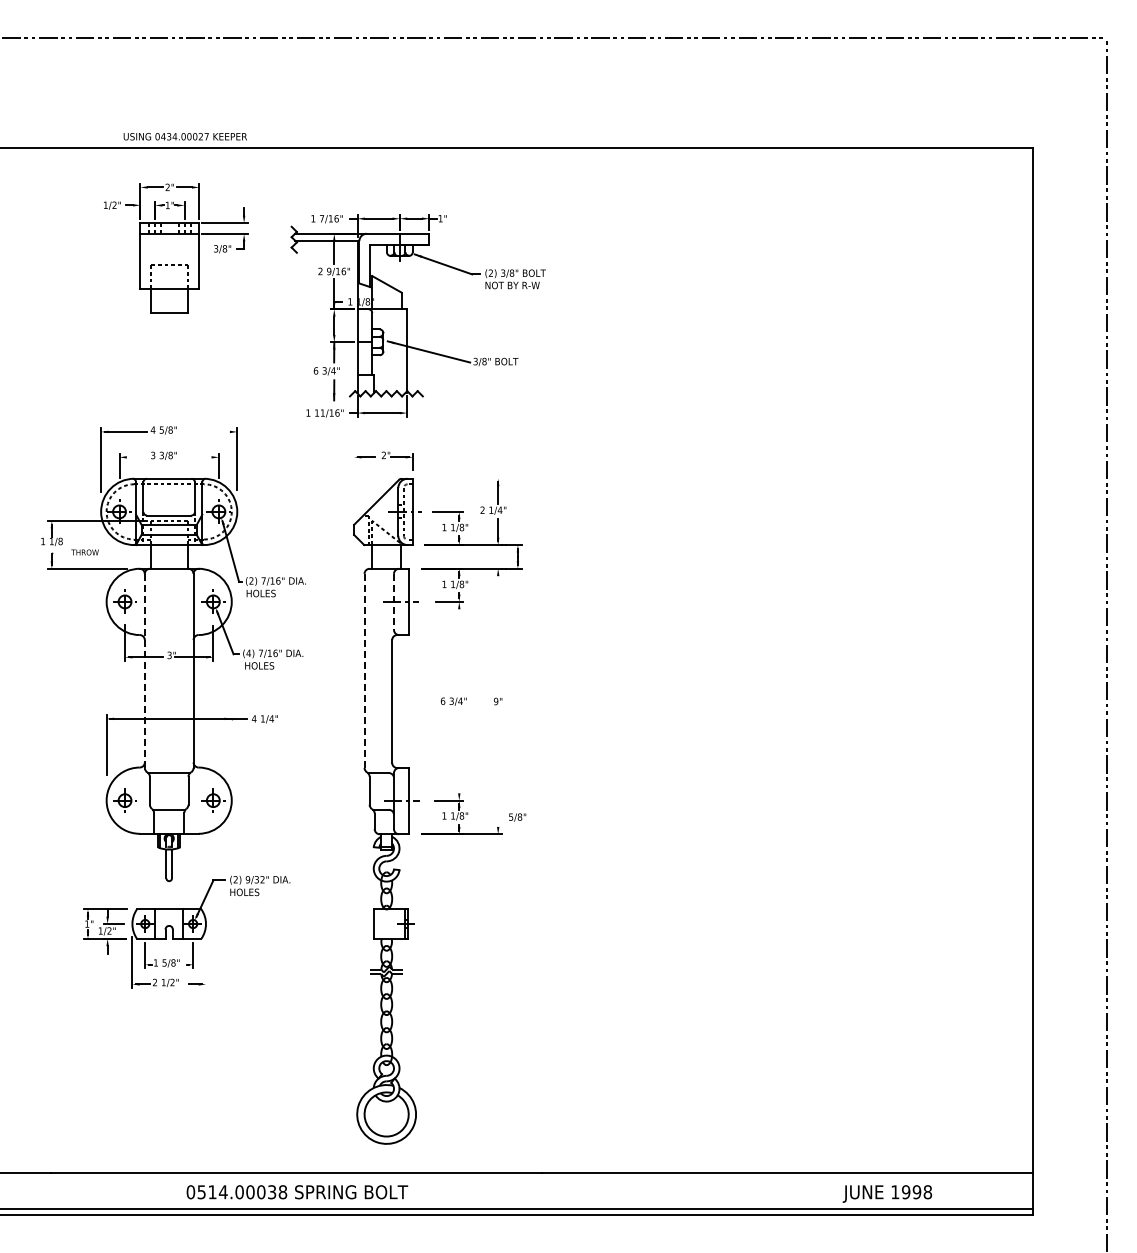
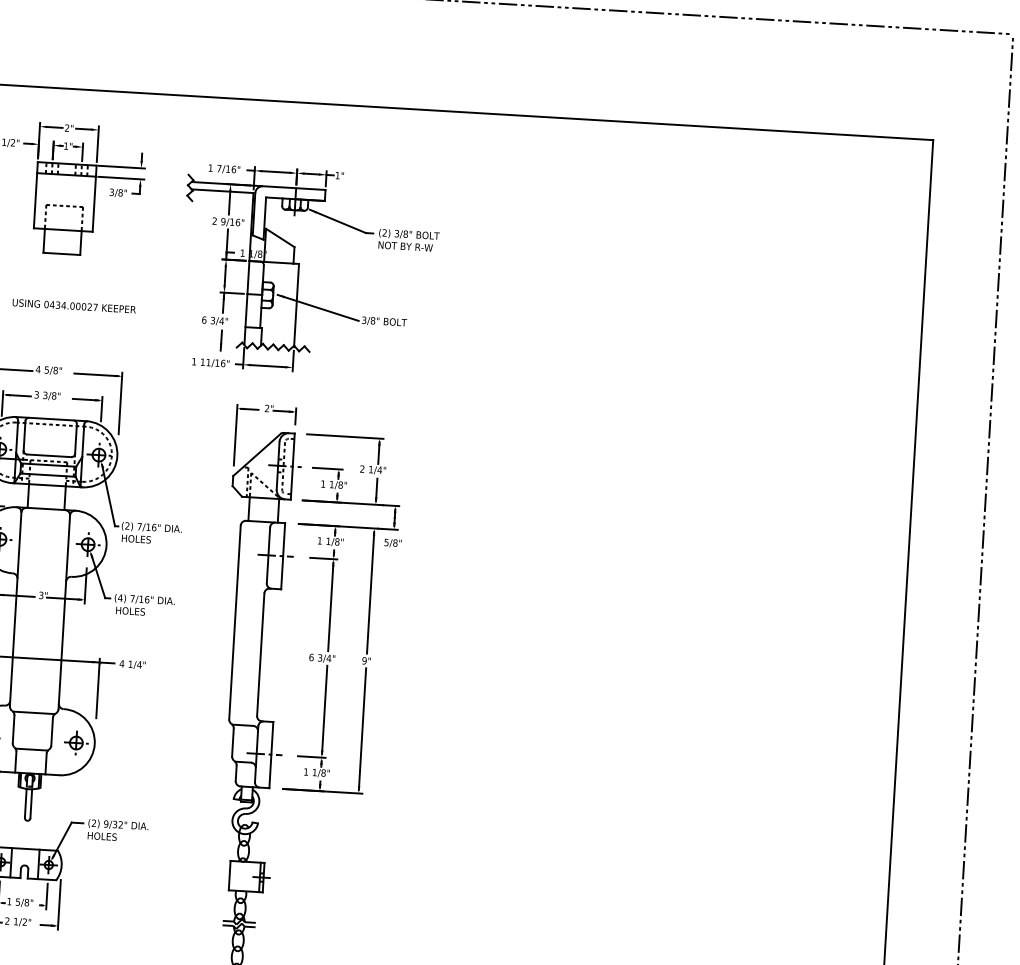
text: (184, 136) -> (73, 305), moved
line: (211, 431) -> (96, 374), added
line: (135, 457) -> (18, 395), added
line: (202, 457) -> (85, 399), added
line: (463, 478) -> (345, 436), added
line: (354, 483) -> (236, 434), added
line: (394, 602) -> (268, 555), dashed -> solid
line: (498, 633) -> (370, 593), added
line: (459, 649) -> (331, 606), added
line: (144, 671) -> (15, 610), dashed -> solid
line: (364, 671) -> (234, 623), dashed -> solid
line: (231, 744) -> (97, 688), added
line: (459, 752) -> (324, 709), added
line: (498, 769) -> (362, 728), added
text: (517, 817) -> (392, 543), moved
line: (206, 963) -> (59, 905), added

